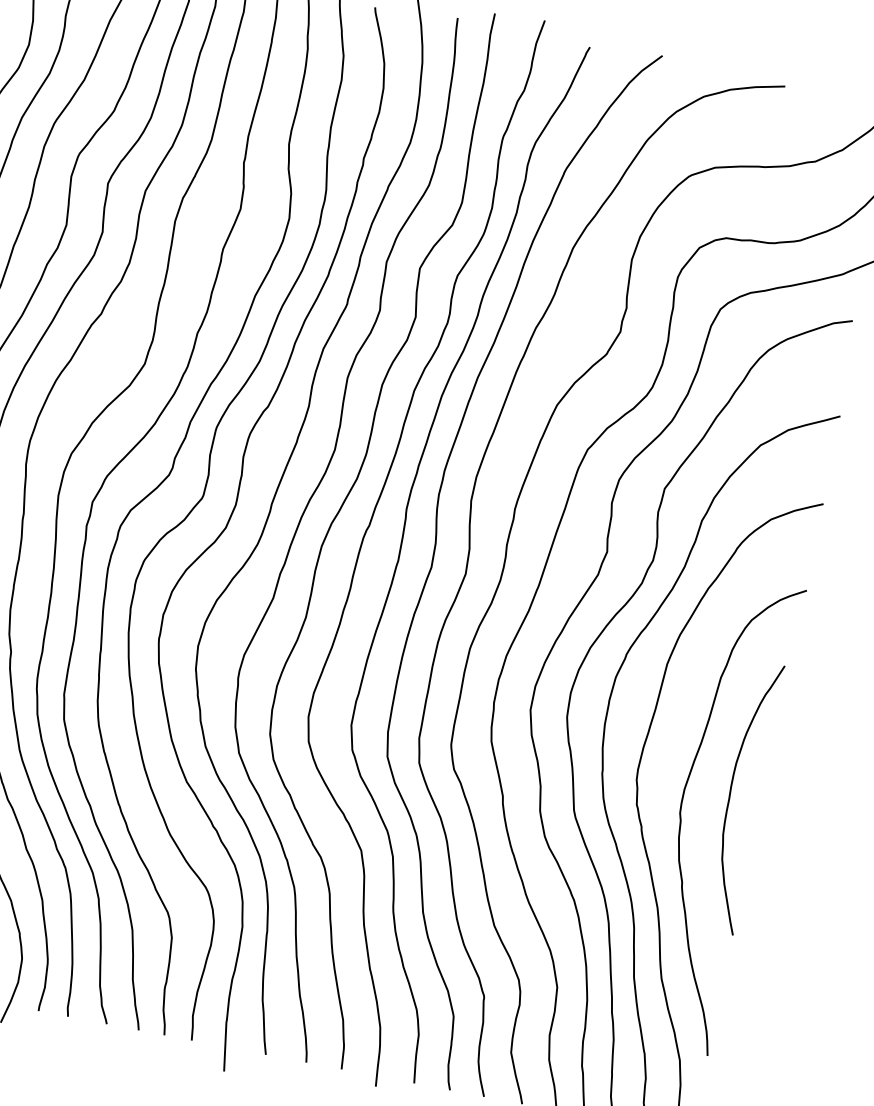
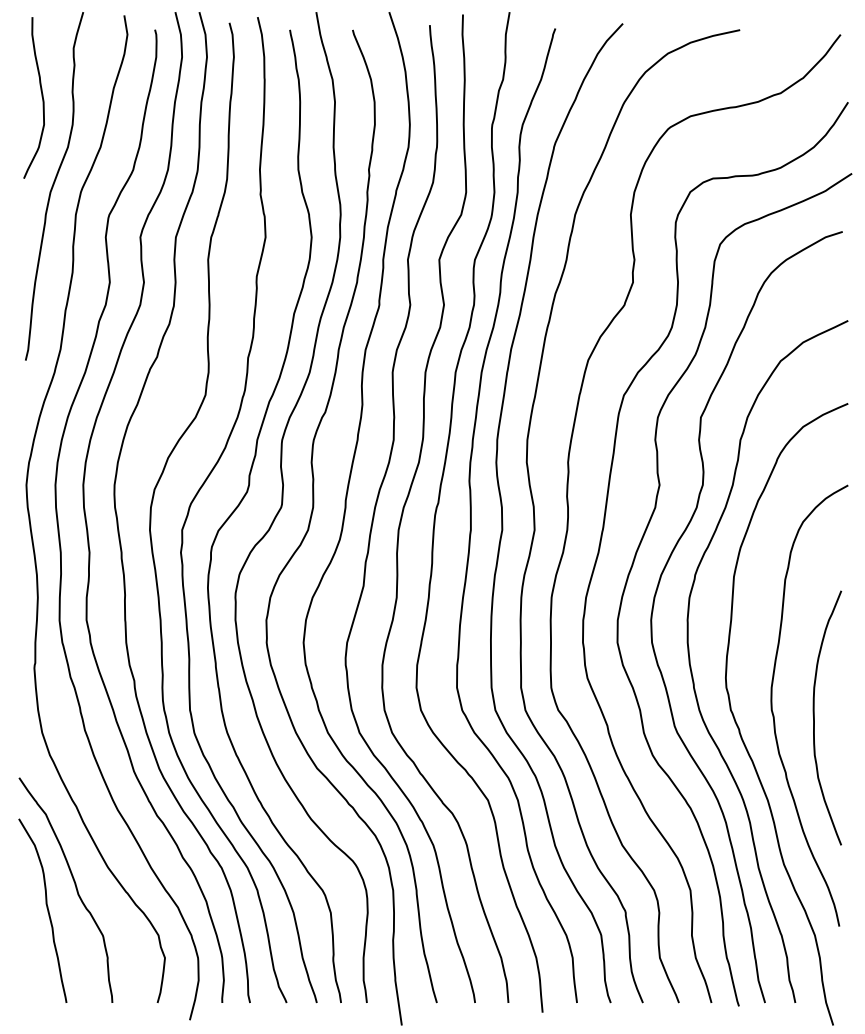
curve: (730, 794) -> (814, 717), moved

